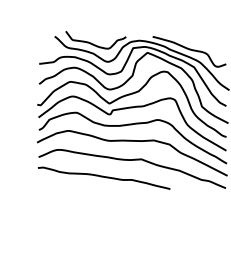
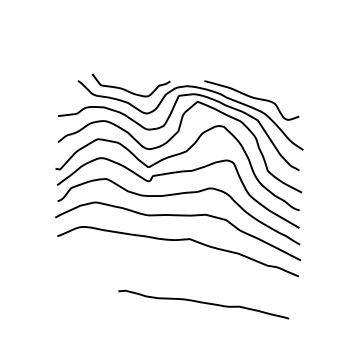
curve: (103, 177) -> (203, 303), moved

